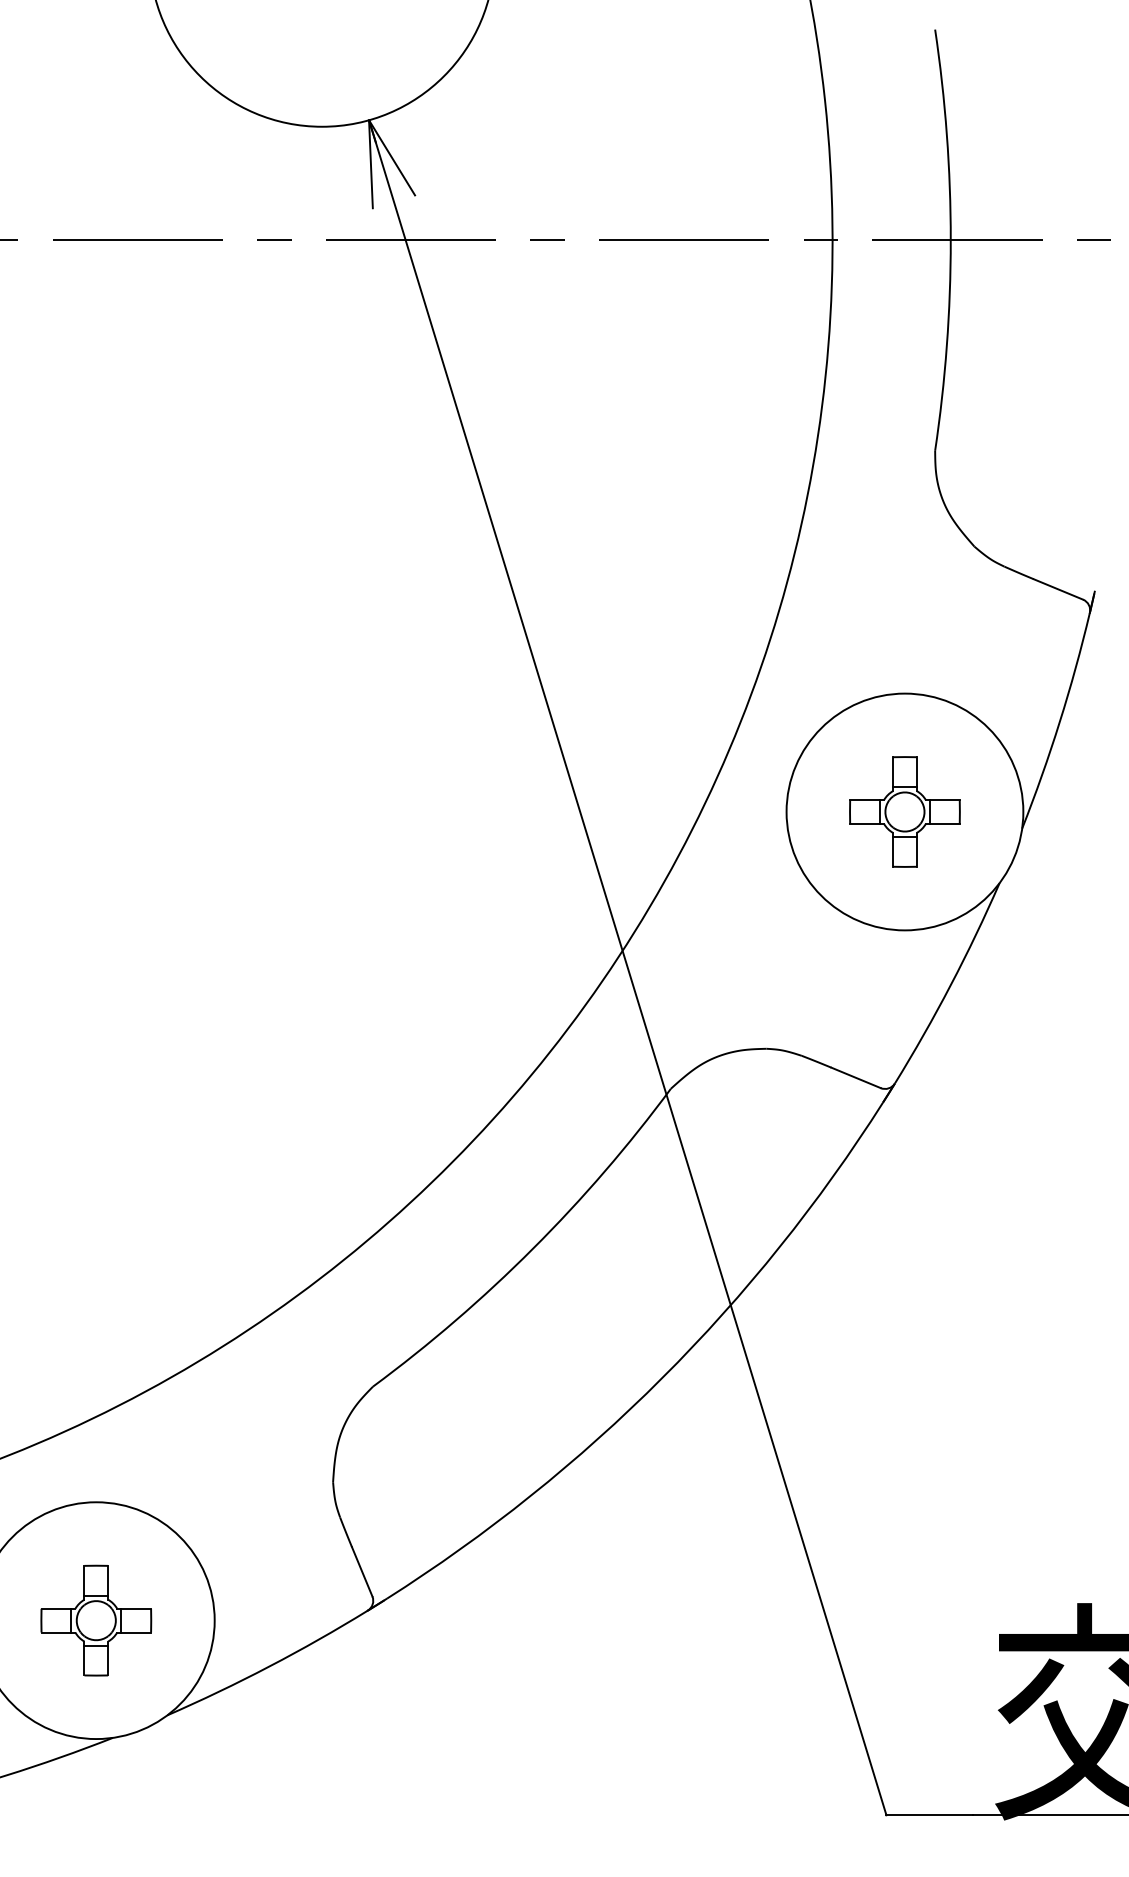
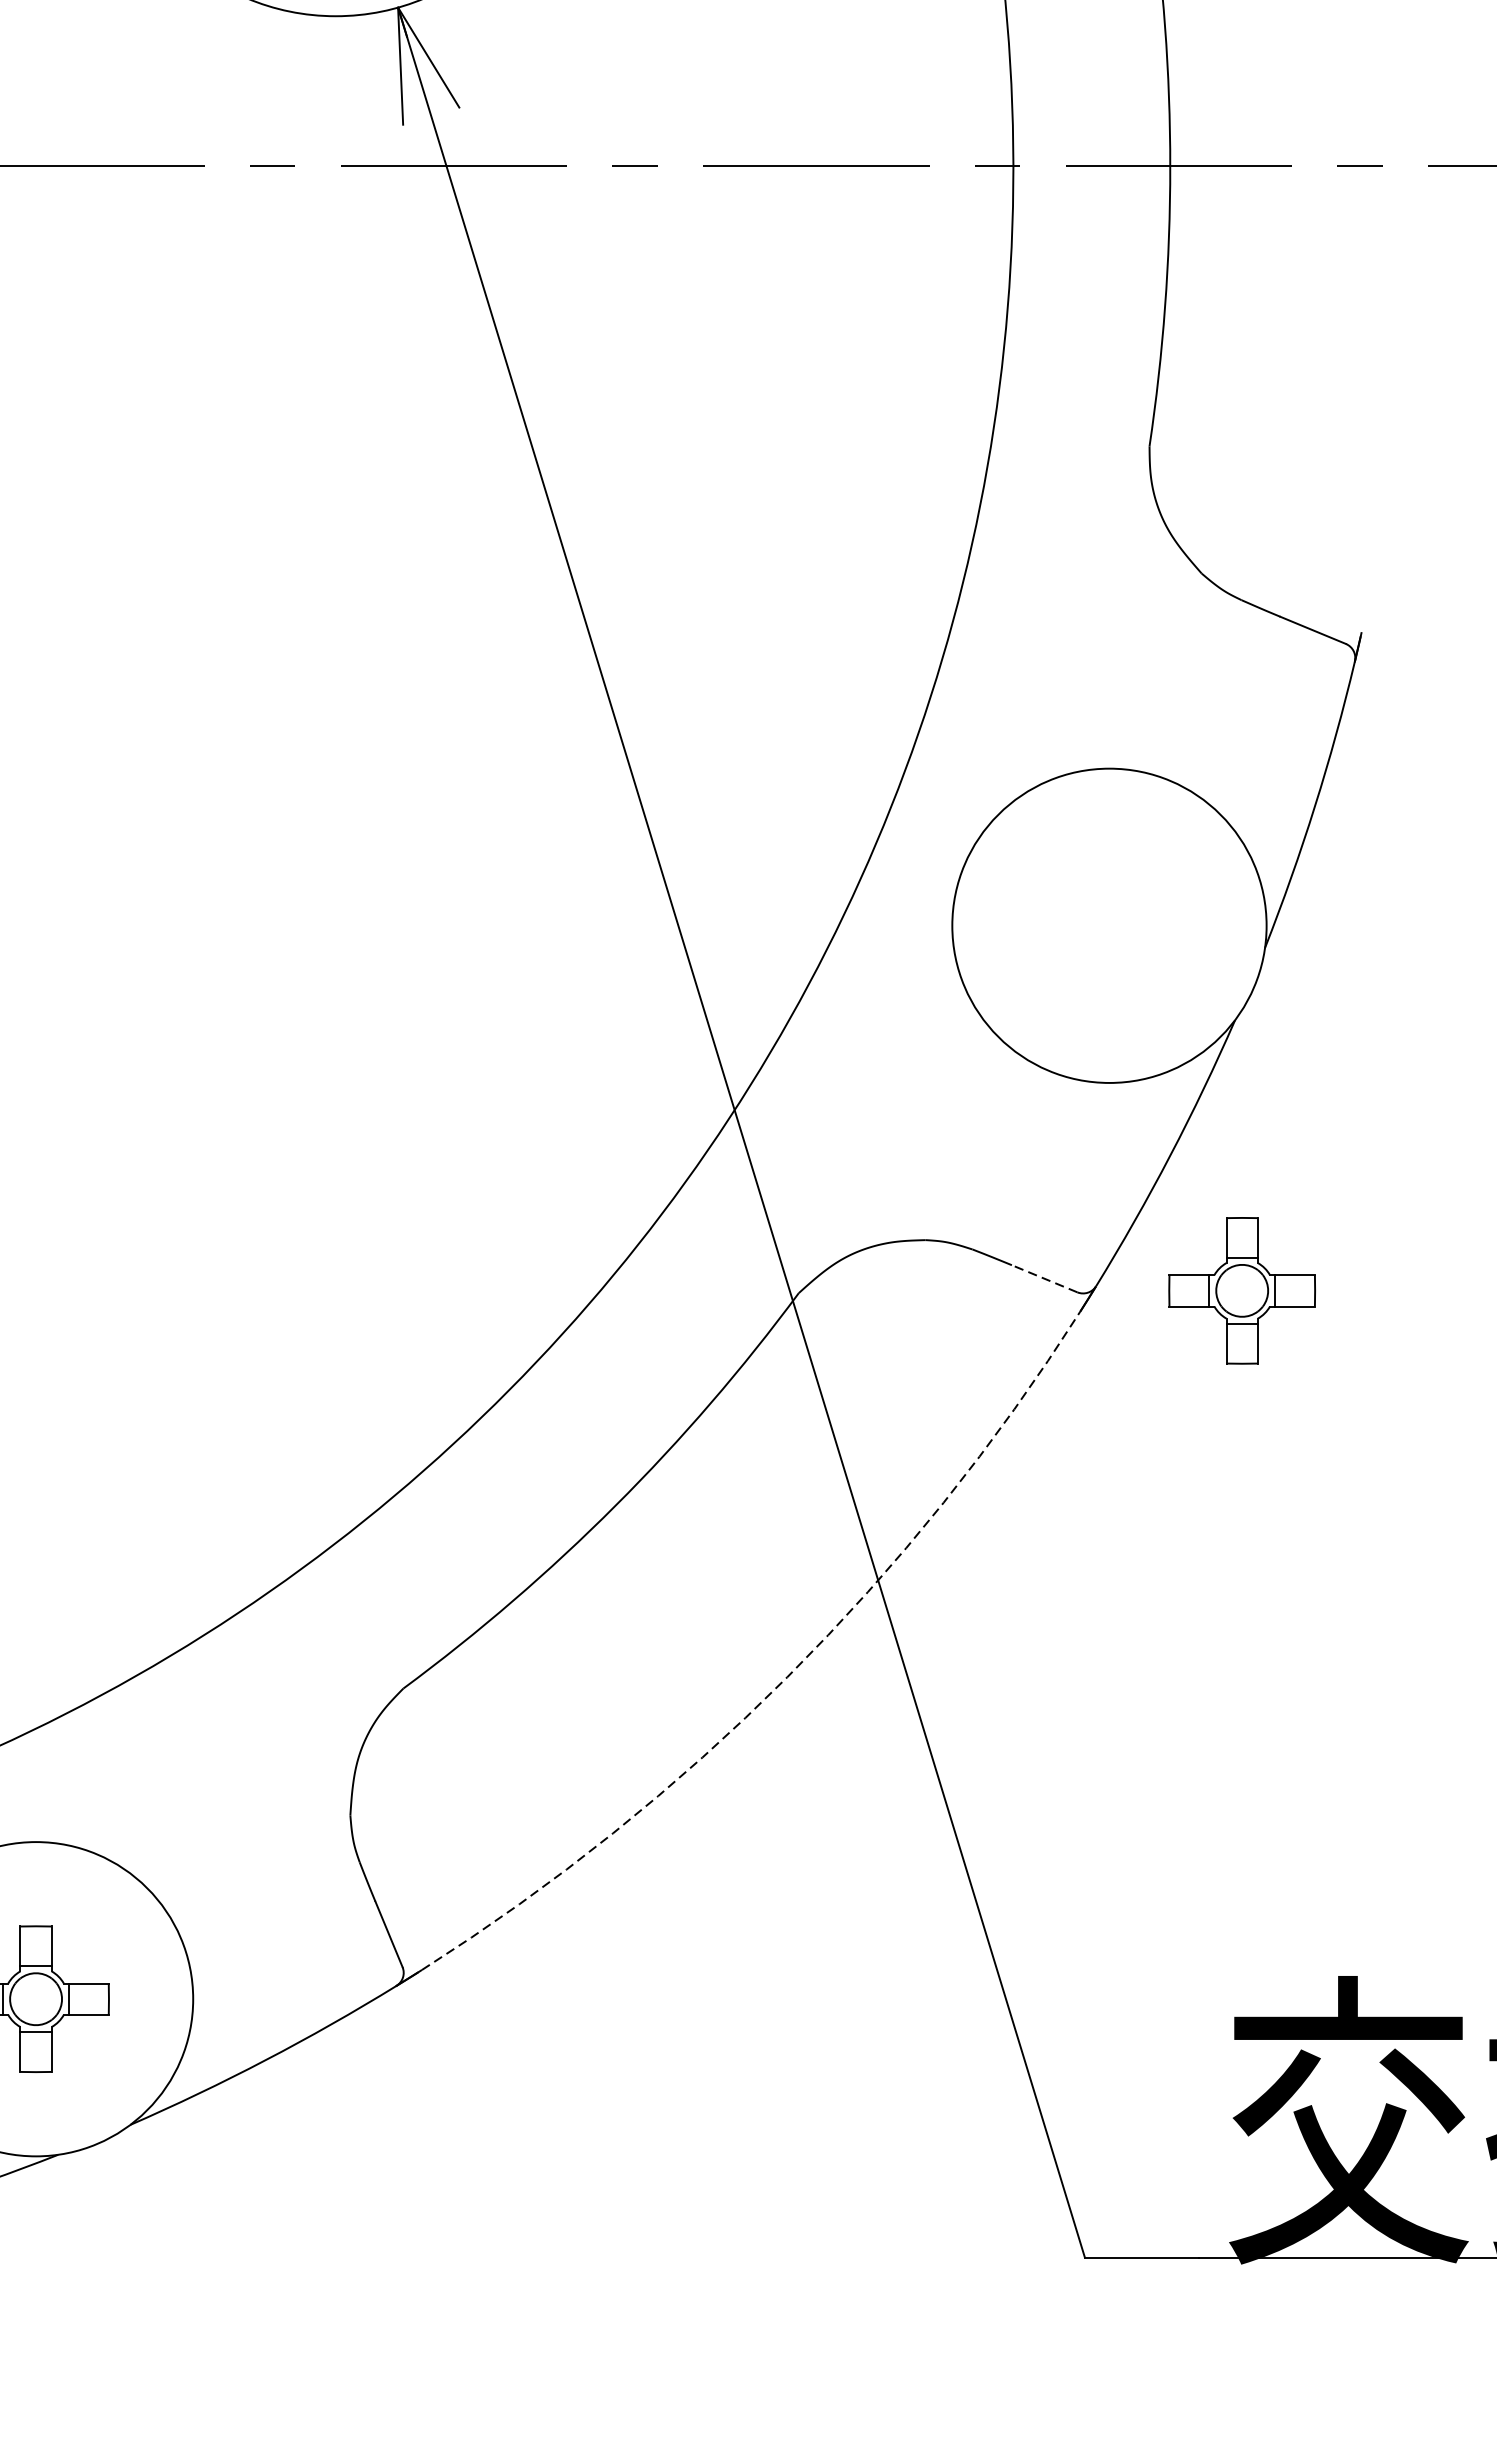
part: (904, 811) -> (1241, 1290), moved
line: (856, 1077) -> (1045, 1278), solid -> dashed
arc: (662, 1378) -> (787, 1677), solid -> dashed

